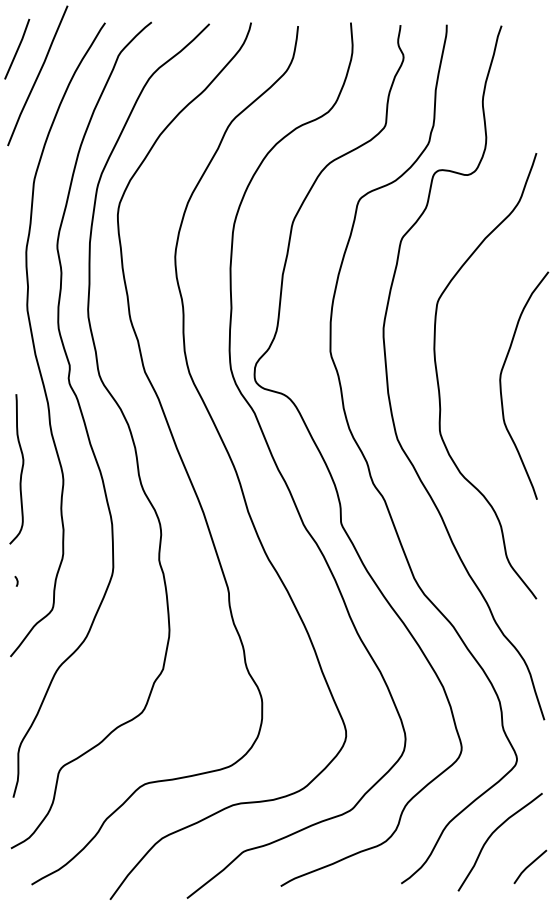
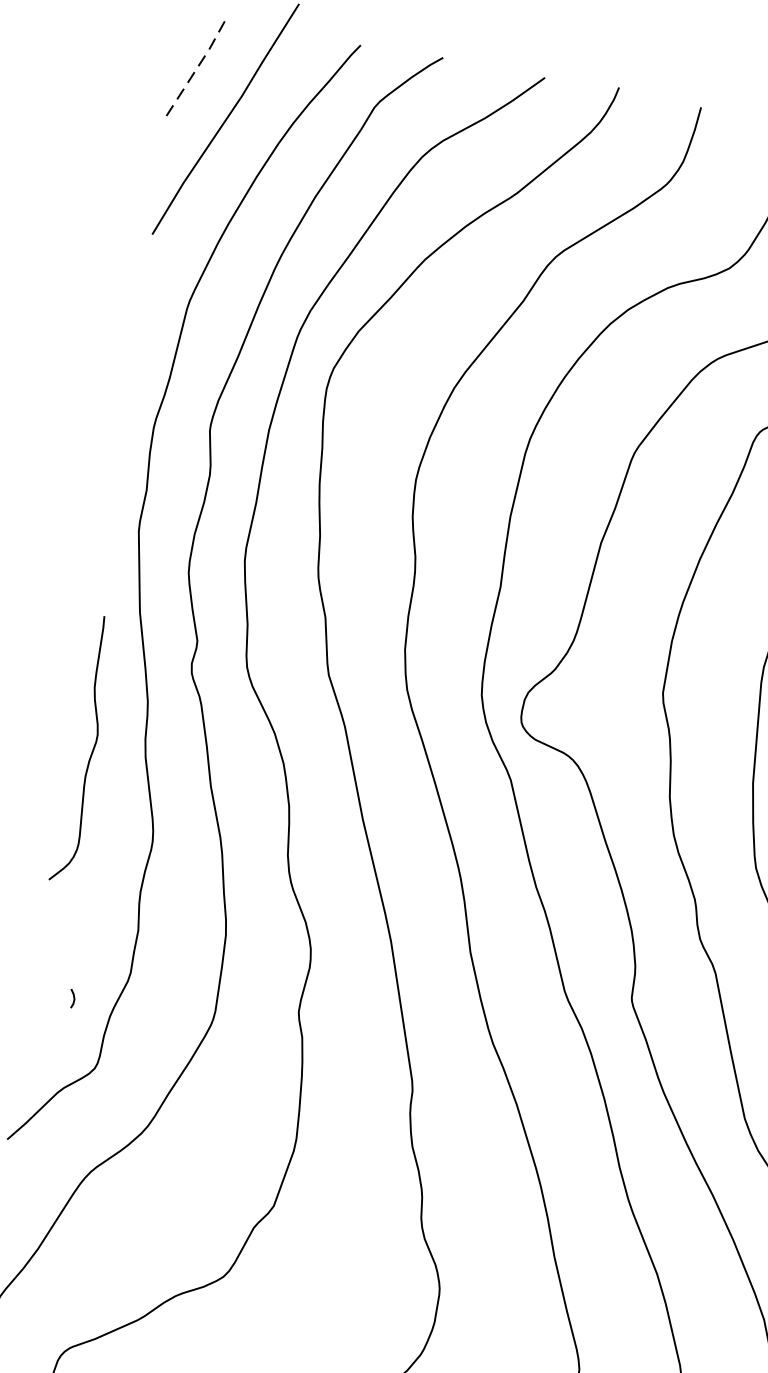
line: (18, 48) -> (199, 65), solid -> dashed
curve: (21, 469) -> (91, 751), moved
line: (16, 581) -> (72, 998), moved

